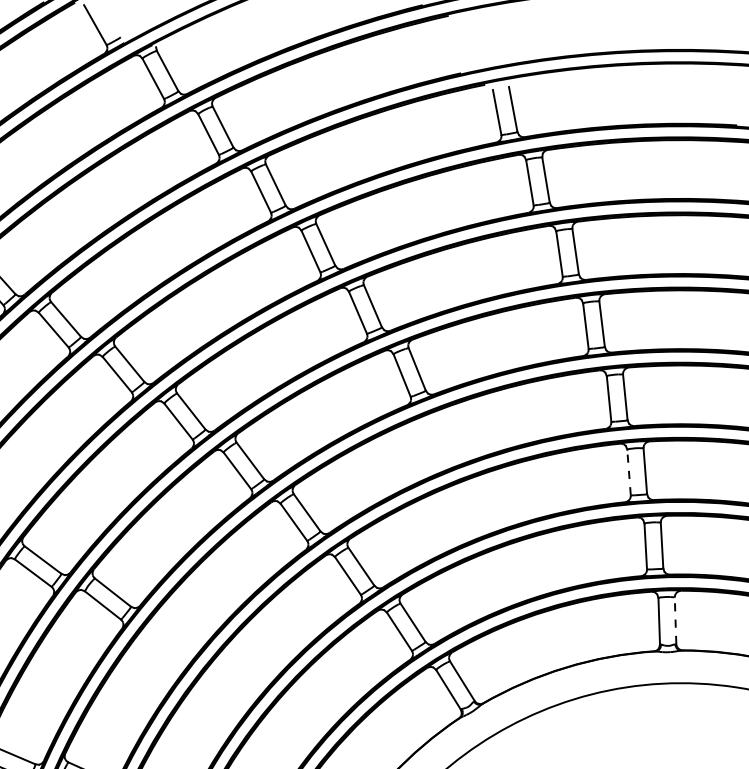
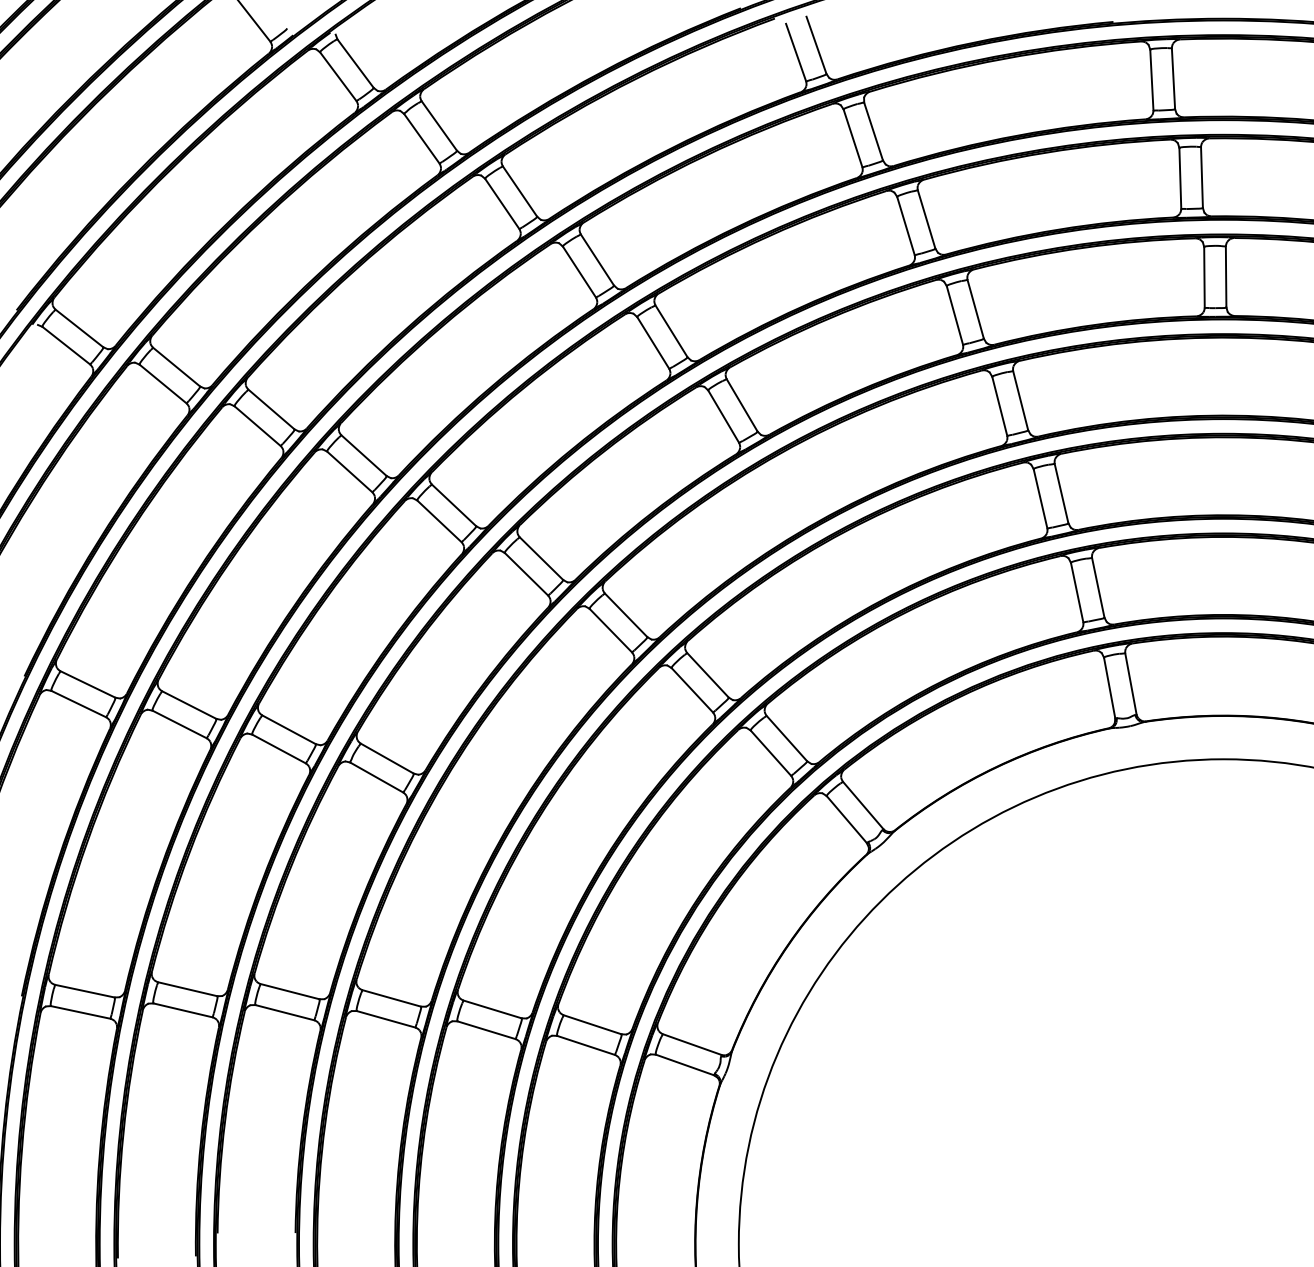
line: (629, 472) -> (1040, 498), dashed -> solid
line: (675, 621) -> (1130, 684), dashed -> solid

